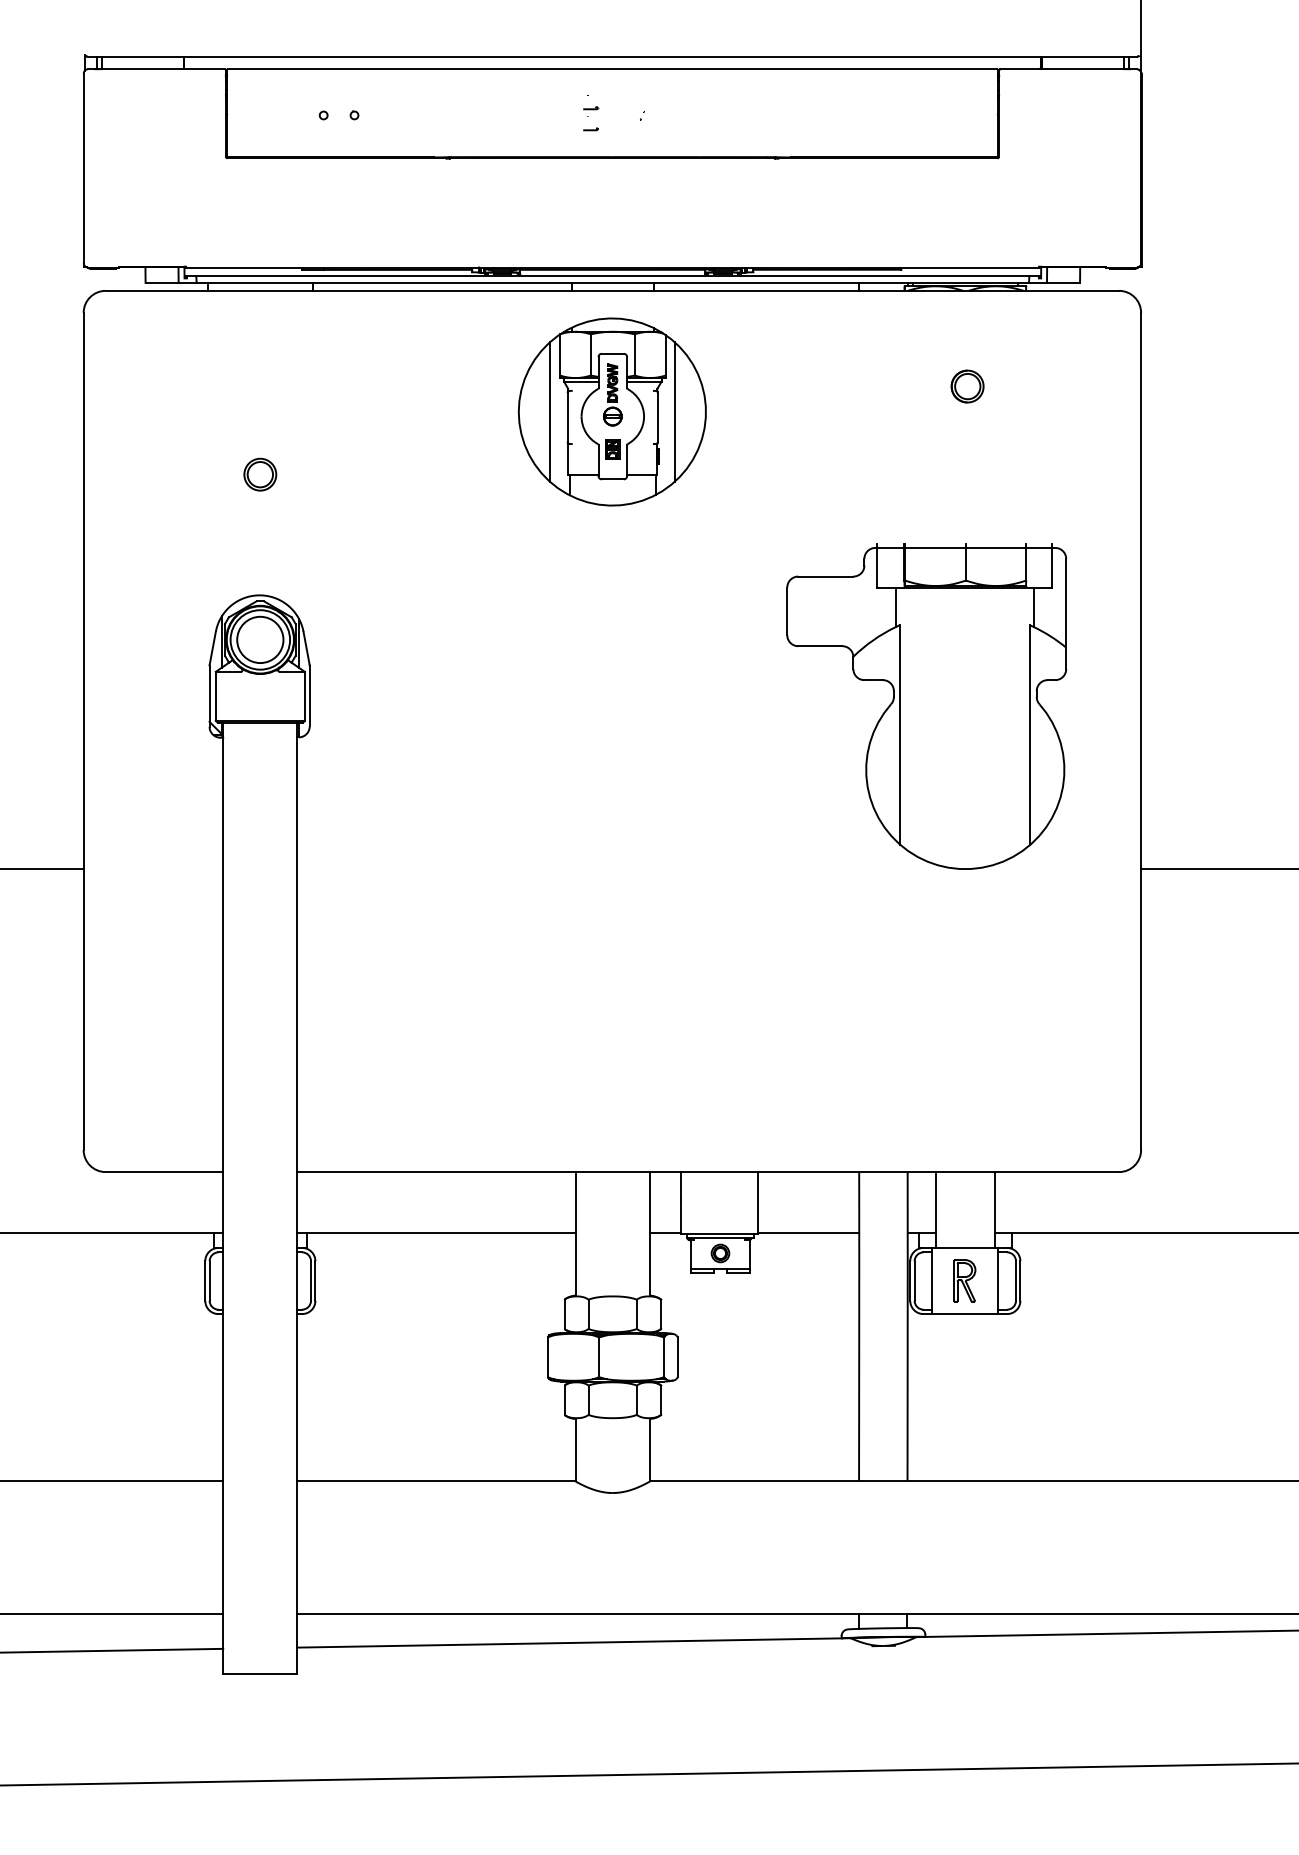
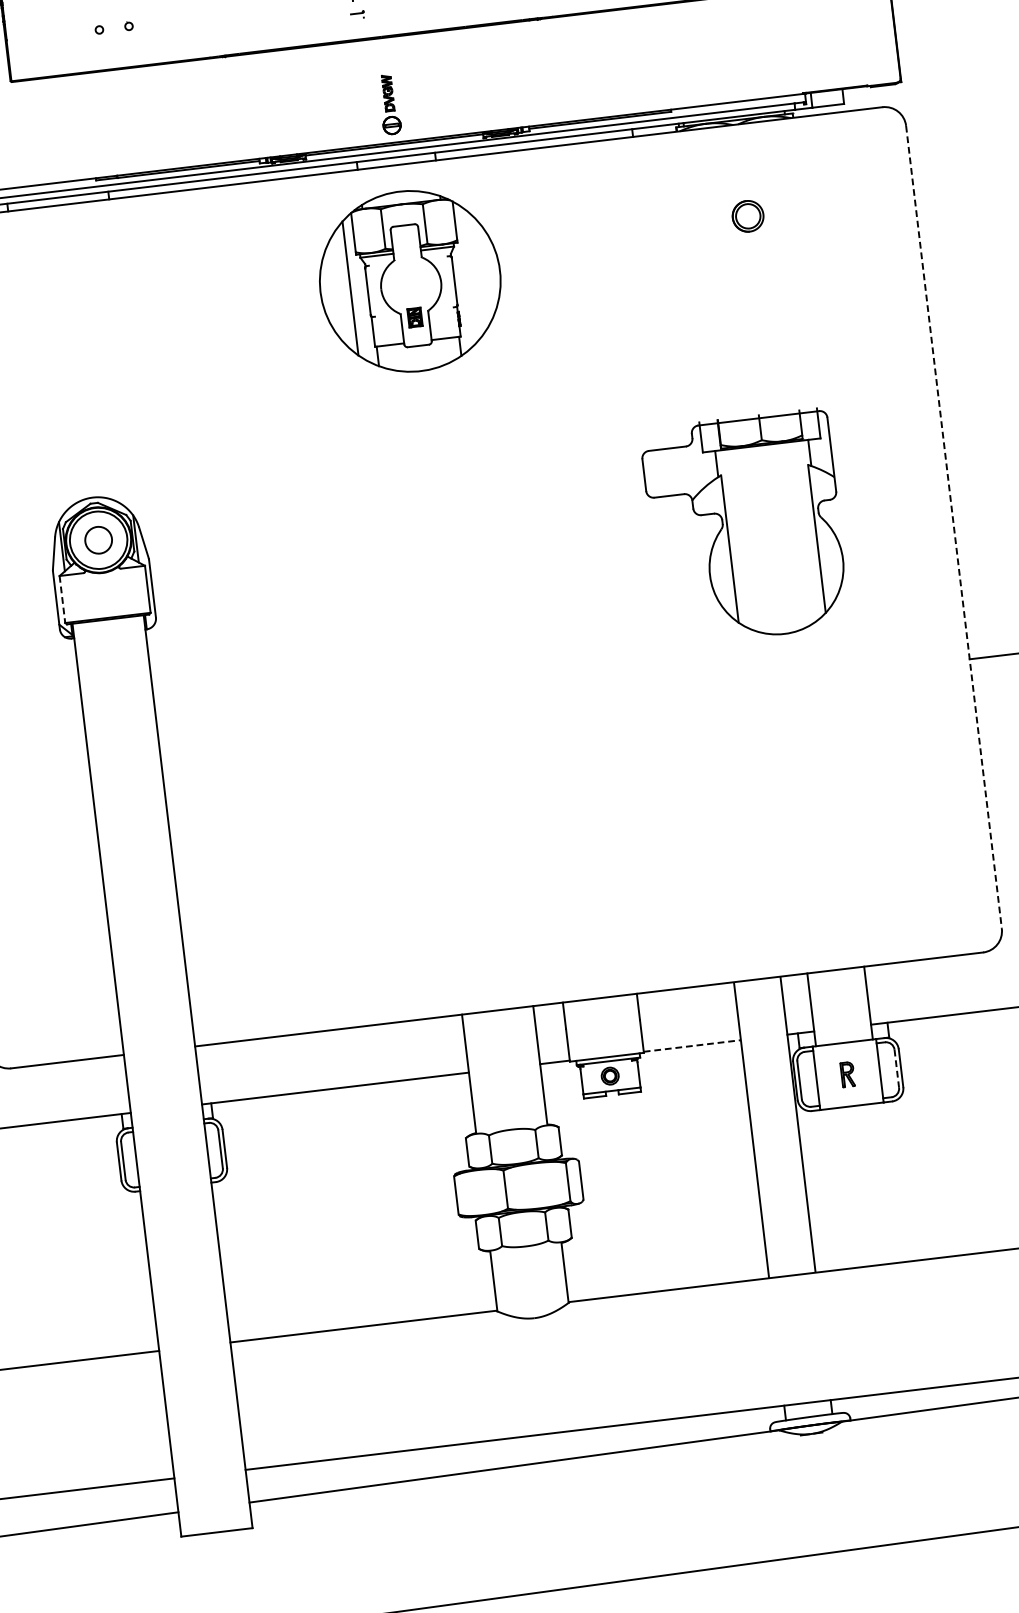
part: (612, 394) -> (389, 104), moved
line: (674, 411) -> (469, 273), removed
part: (260, 474) -> (79, 381), removed
circle: (260, 639) -> (98, 539), size x0.6
line: (215, 696) -> (62, 599), solid -> dashed
part: (926, 706) -> (745, 527), size x0.7
line: (1141, 731) -> (954, 527), solid -> dashed
line: (808, 1232) -> (692, 1045), solid -> dashed
part: (964, 1280) -> (847, 1074), size x0.6
line: (1015, 1281) -> (896, 1069), solid -> dashed

